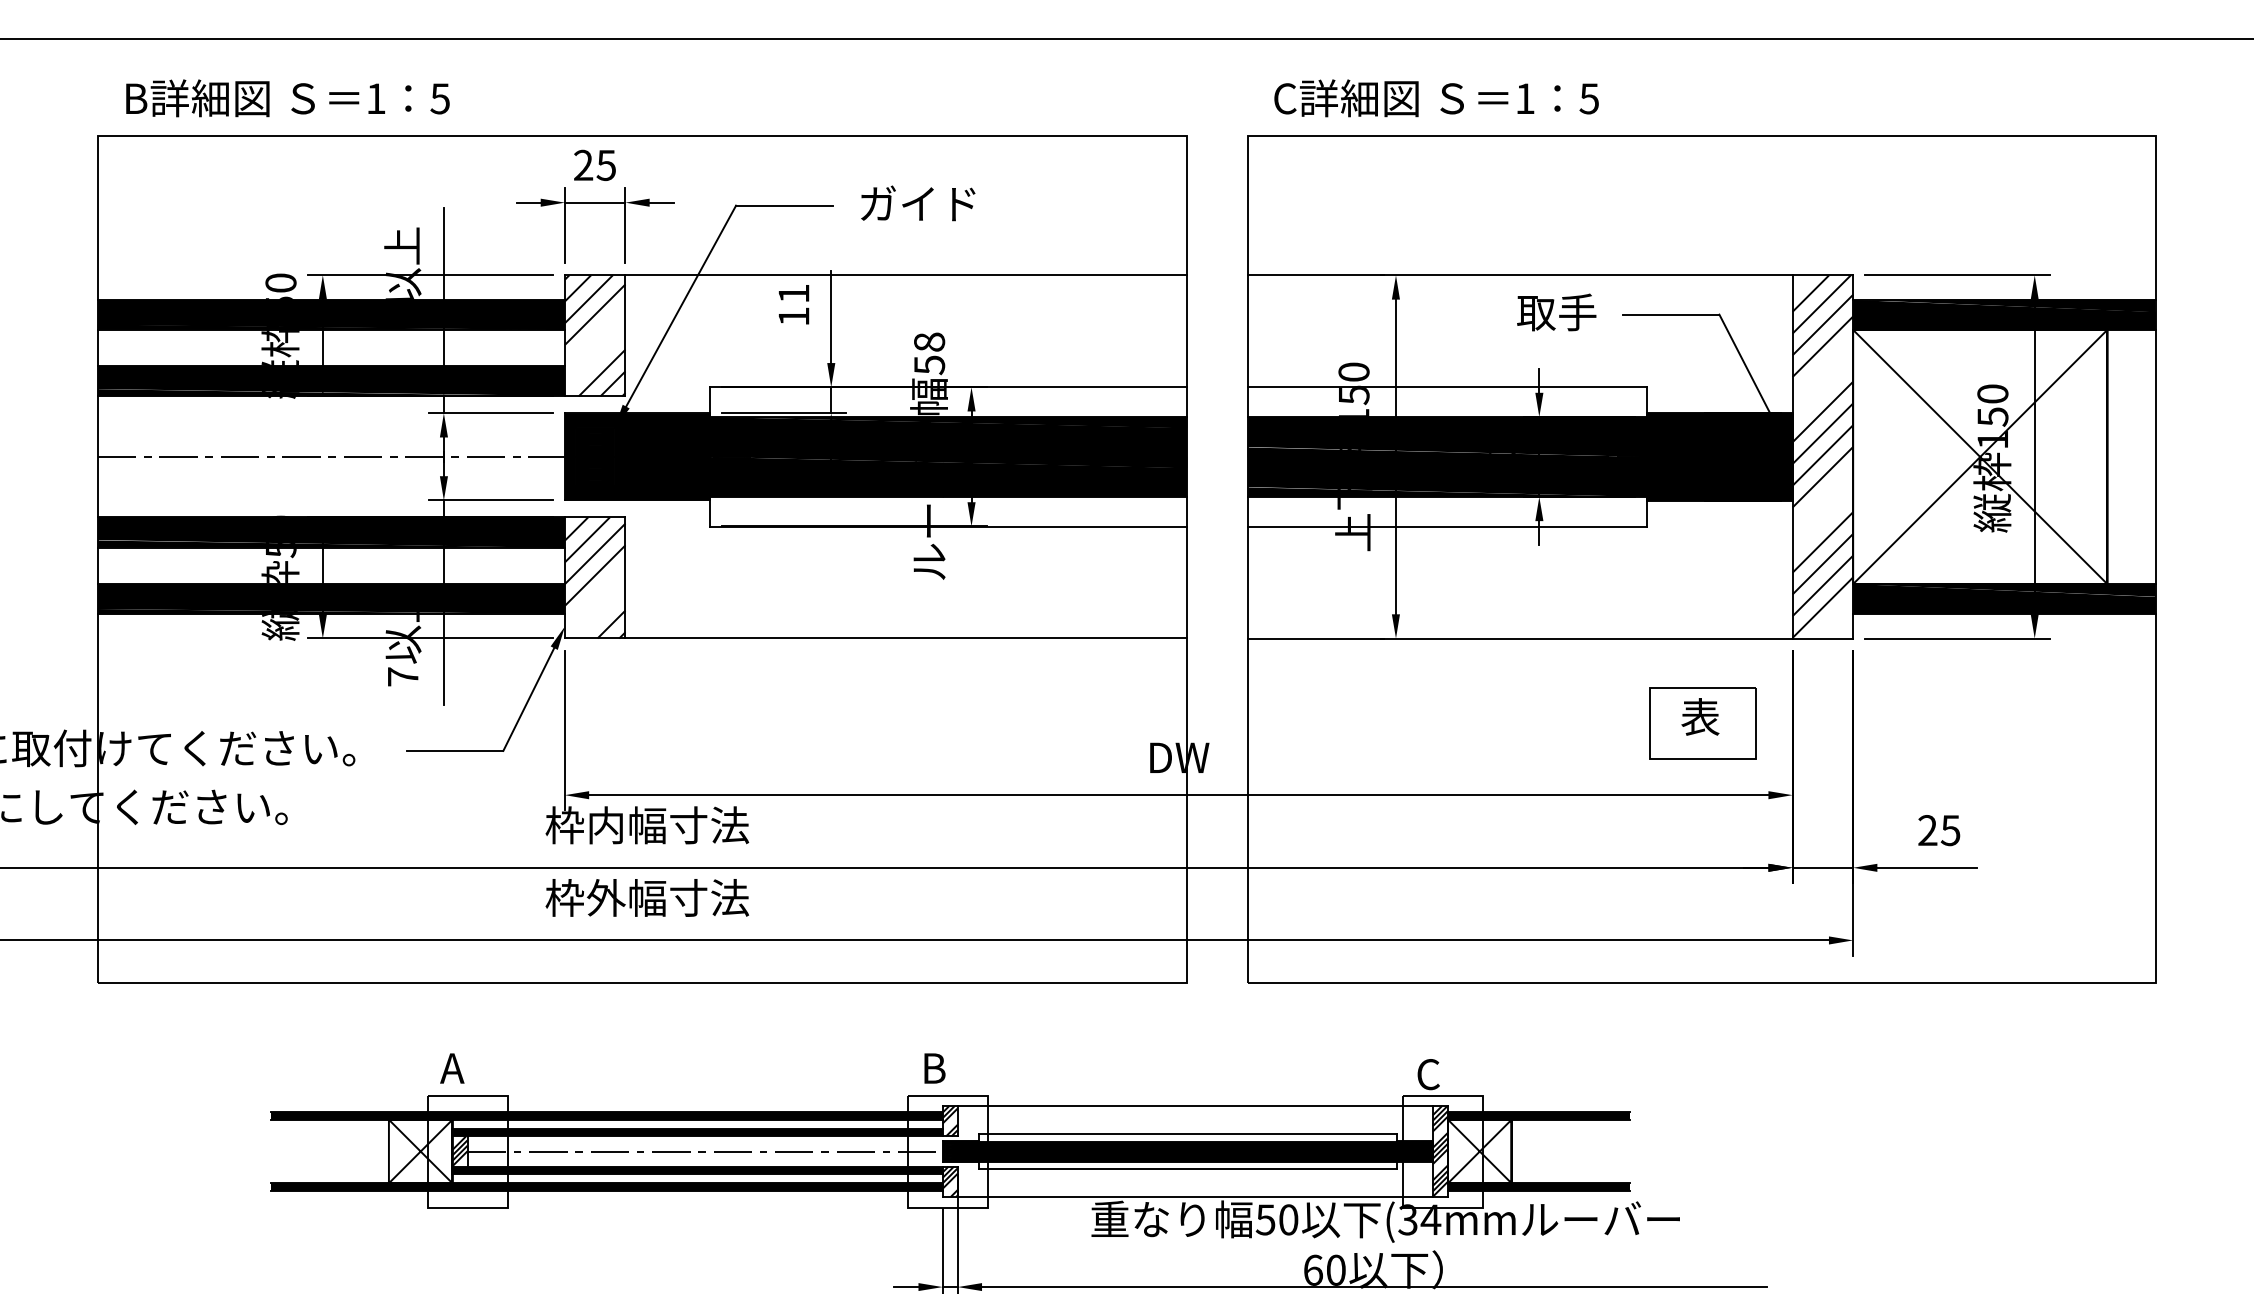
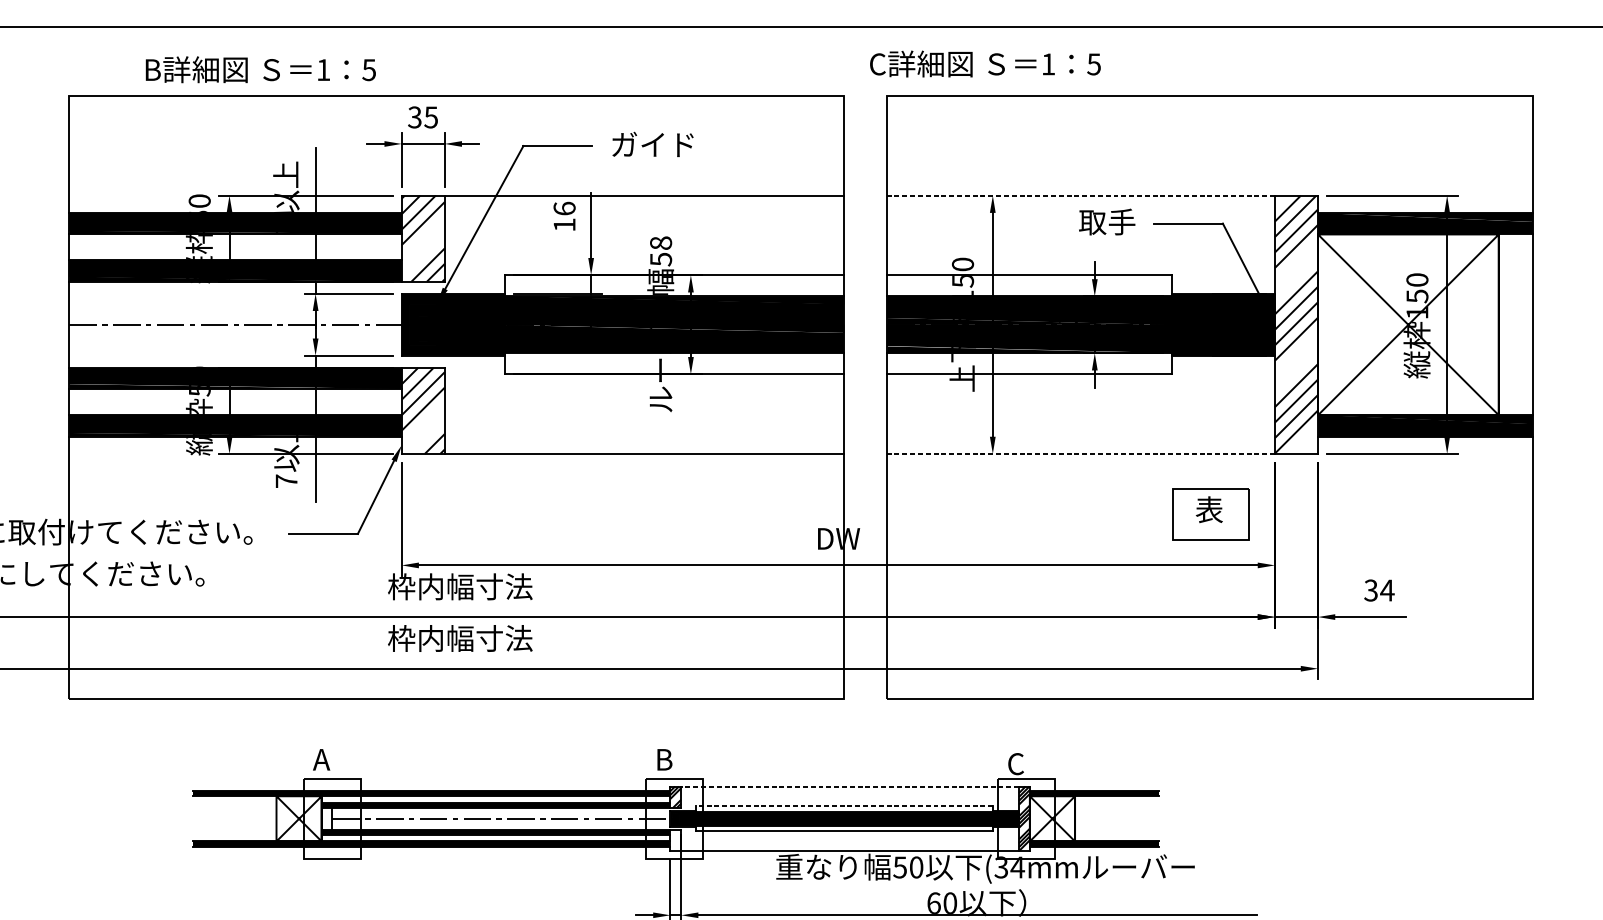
text: (287, 98) -> (260, 69), moved
text: (1436, 98) -> (985, 64), moved
text: (583, 165) -> (414, 117), 25 -> 35
line: (1519, 275) -> (1080, 195), solid -> dashed
text: (793, 293) -> (564, 208), 11 -> 16
line: (1519, 638) -> (1080, 453), solid -> dashed
text: (1939, 830) -> (1379, 590), 25 -> 34
text: (605, 897) -> (430, 638), 枠外幅寸法 -> 枠内幅寸法
line: (1195, 1106) -> (850, 786), solid -> dashed
line: (1187, 1134) -> (844, 806), solid -> dashed
hatch: (459, 1150) -> (326, 818), removed
hatch: (949, 1181) -> (675, 840), removed

